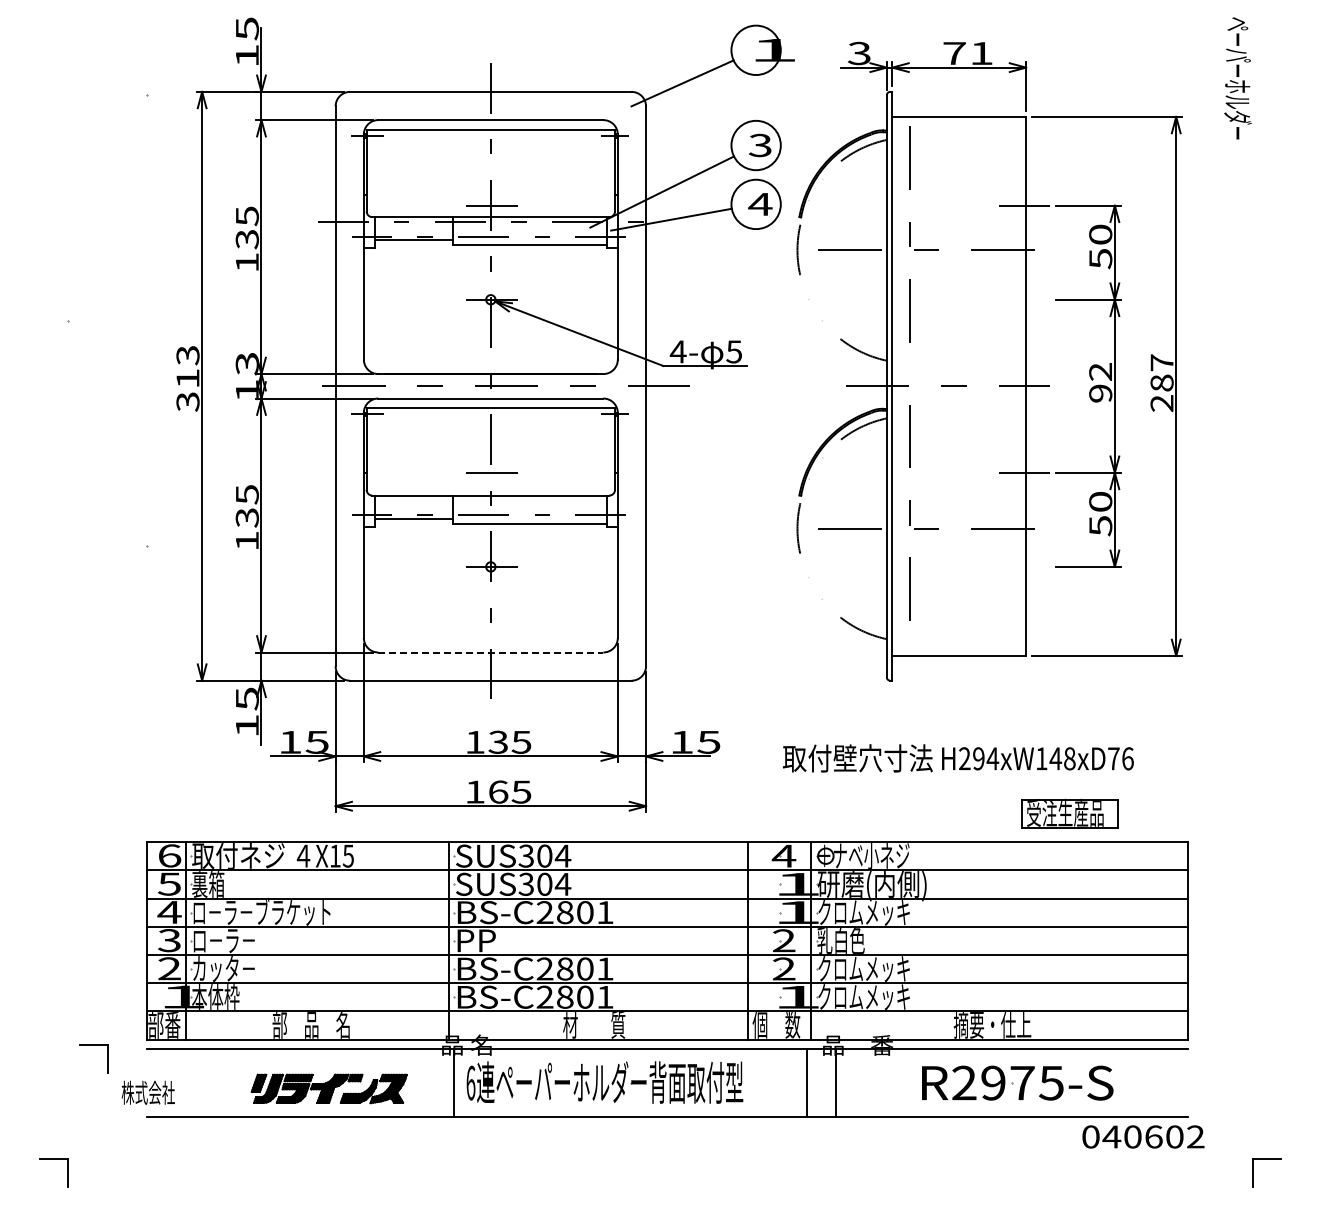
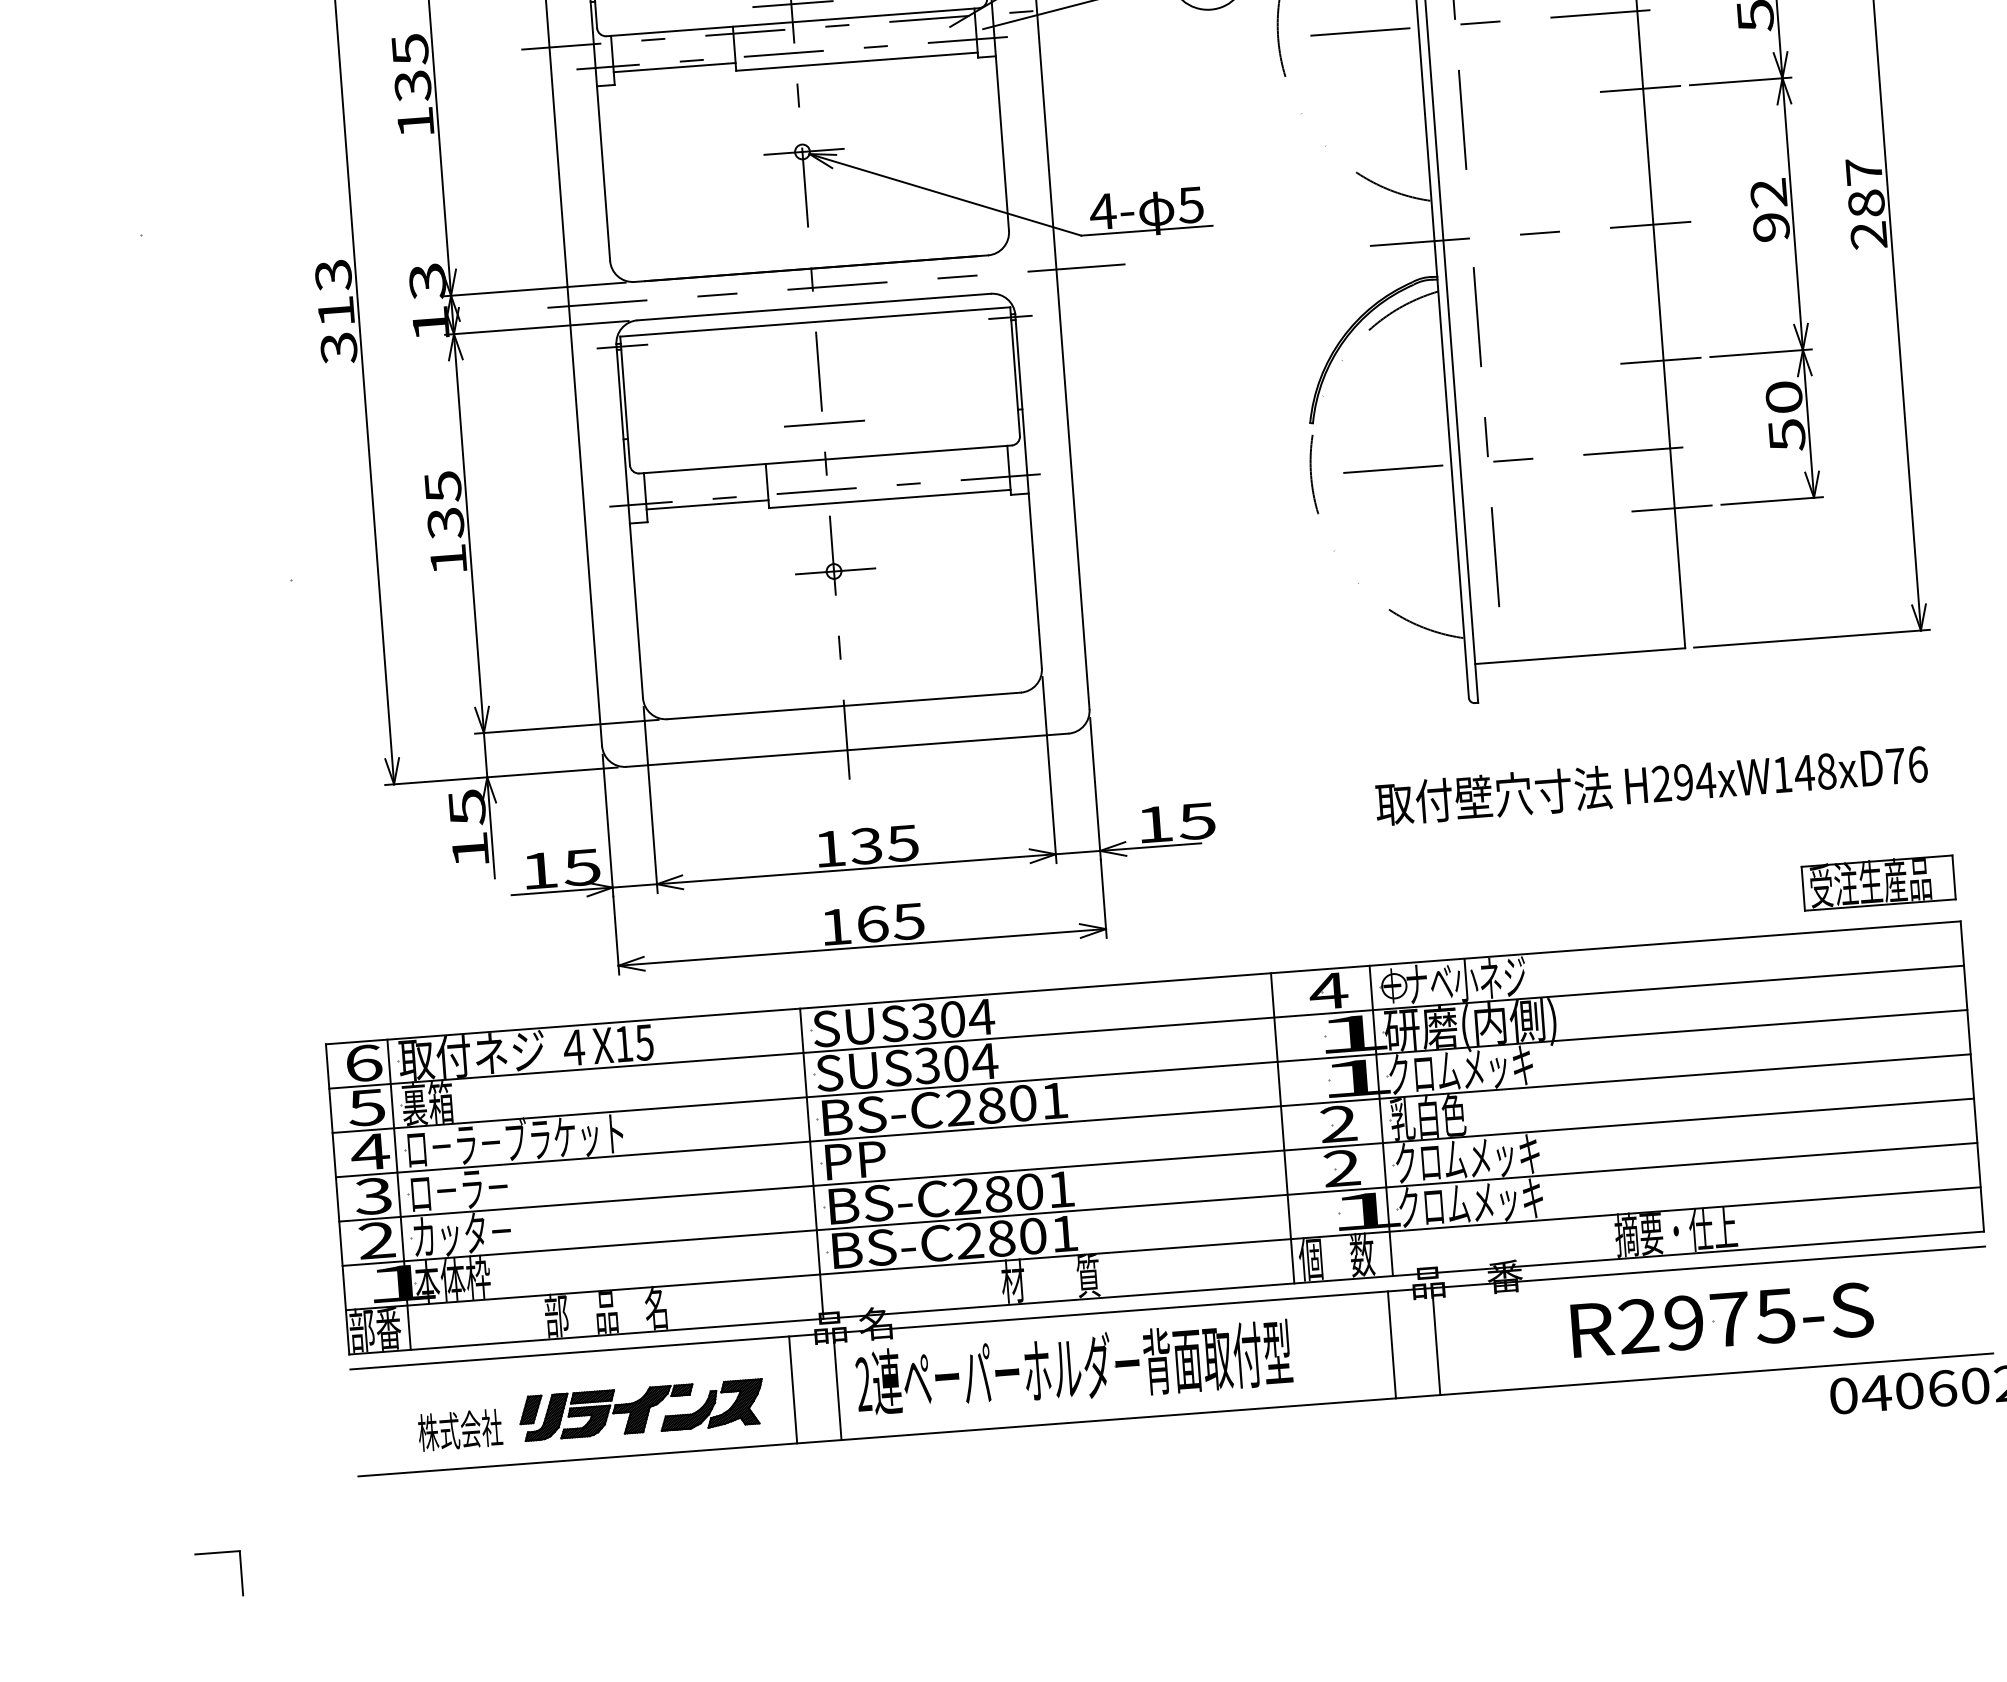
line: (1024, 299) -> (1640, 88), added
line: (1024, 566) -> (1672, 507), added
line: (490, 652) -> (843, 705), dashed -> solid
text: (957, 758) -> (1650, 784), moved
part: (1069, 813) -> (1877, 882), moved
part: (93, 1045) -> (266, 1370), removed
text: (470, 1082) -> (862, 1383), 6 -> 2
line: (426, 1083) -> (793, 1390), added
text: (147, 1092) -> (458, 1429), moved

